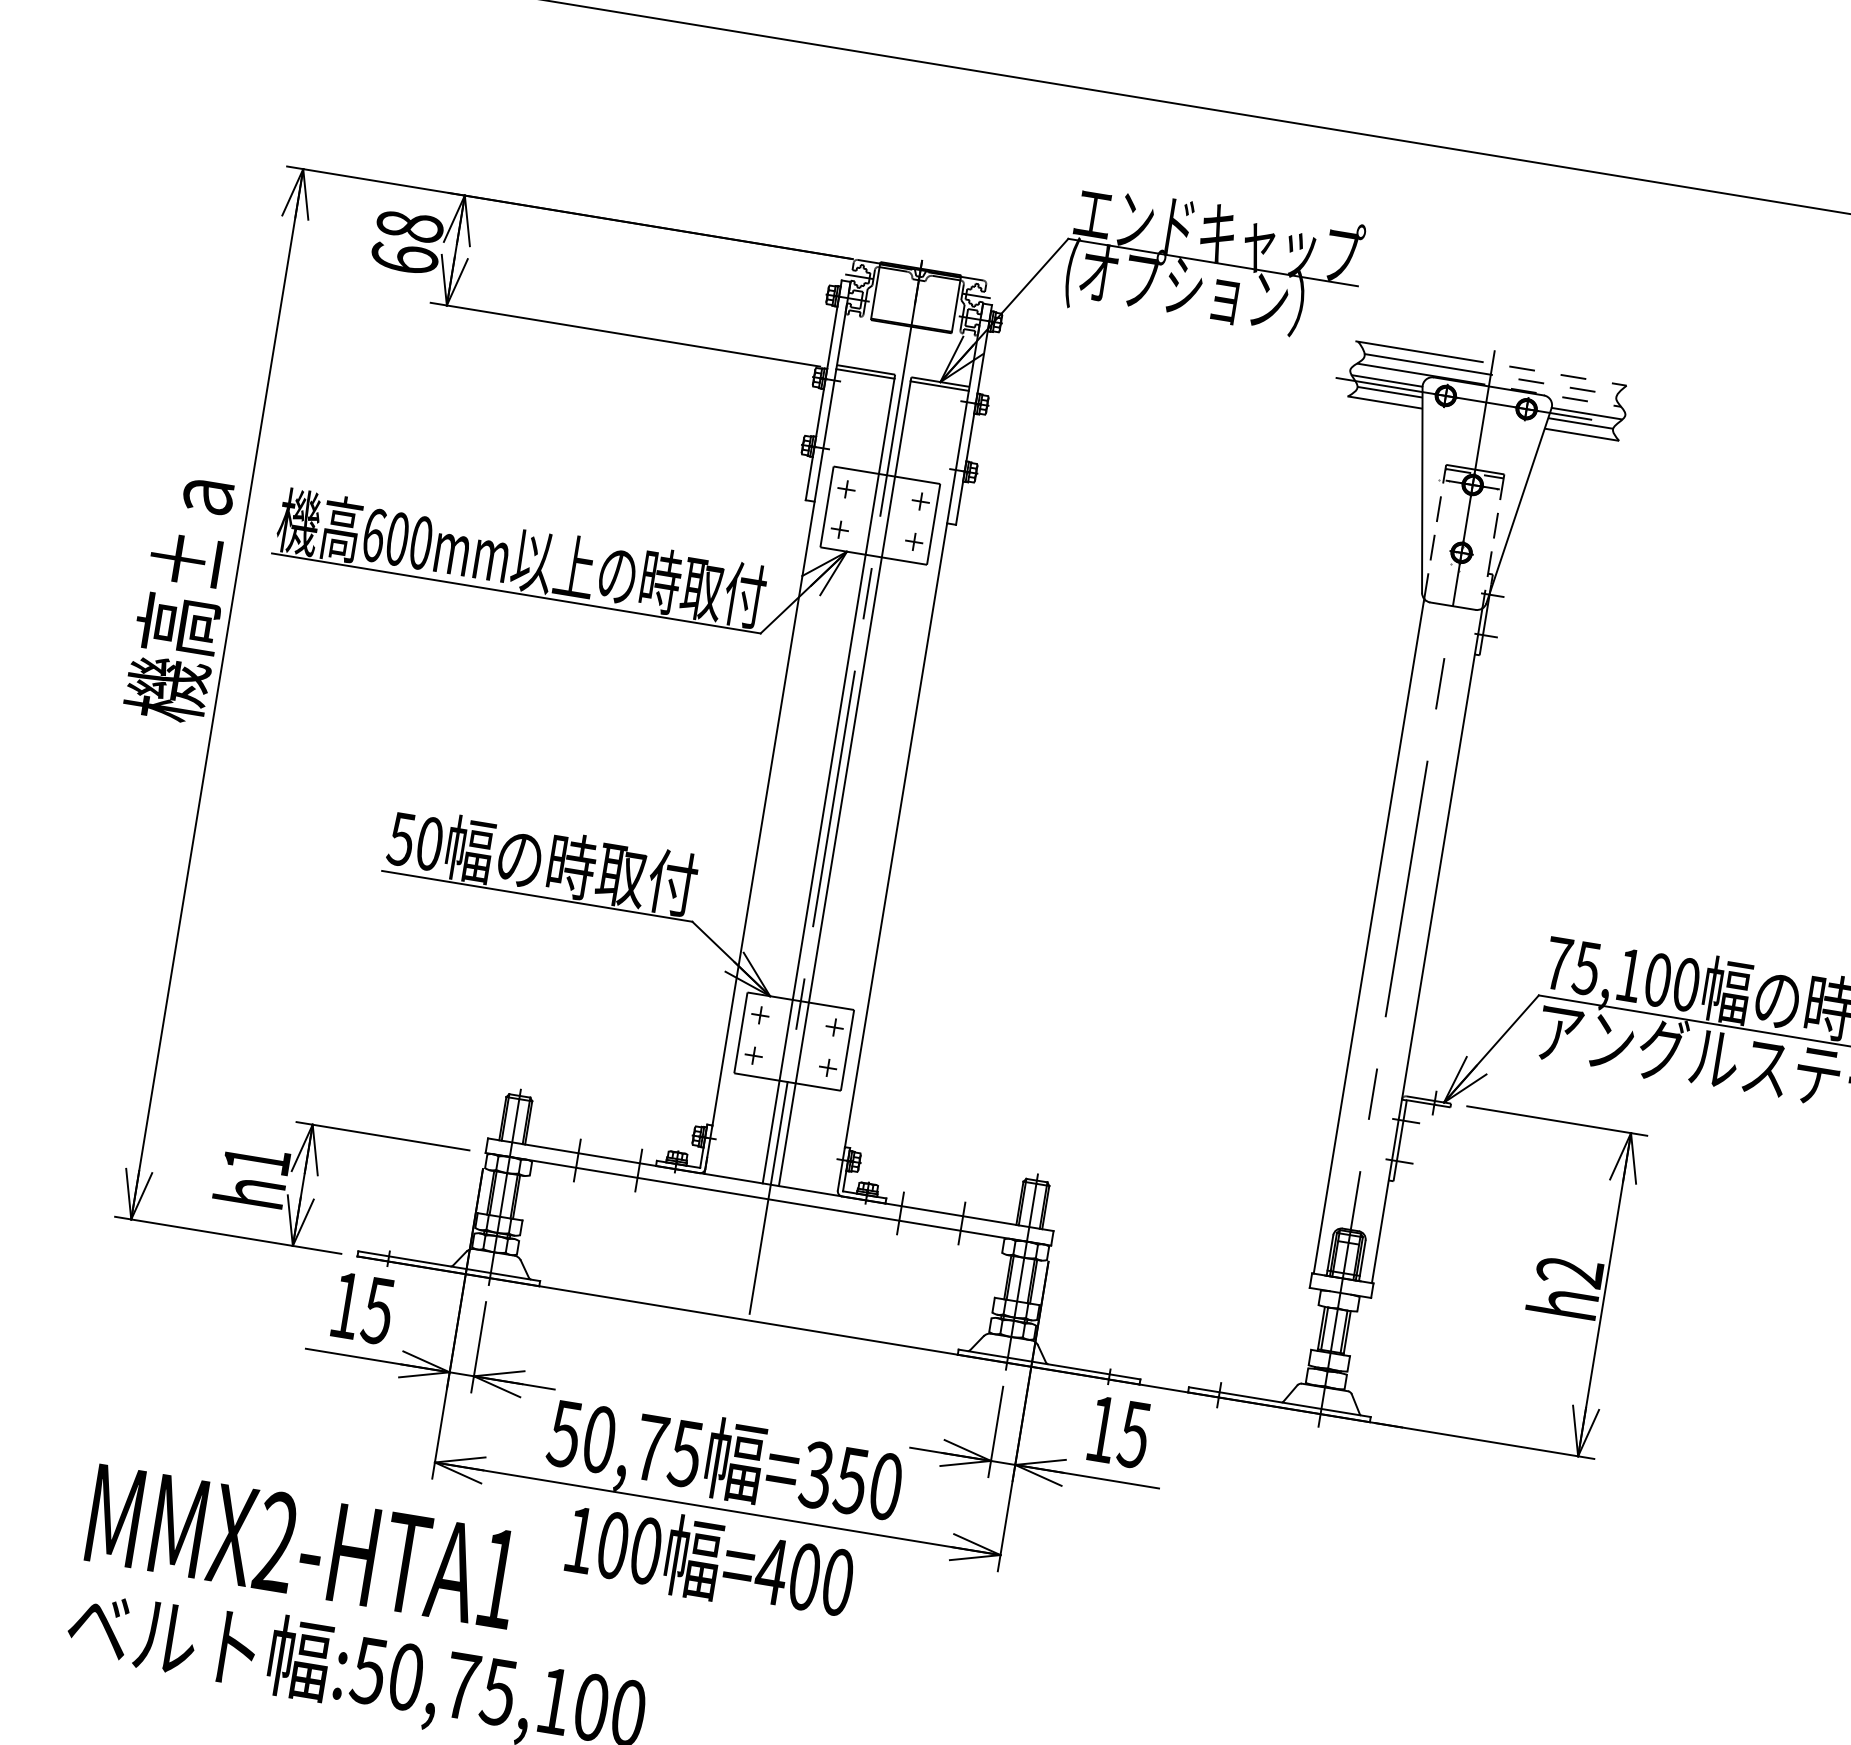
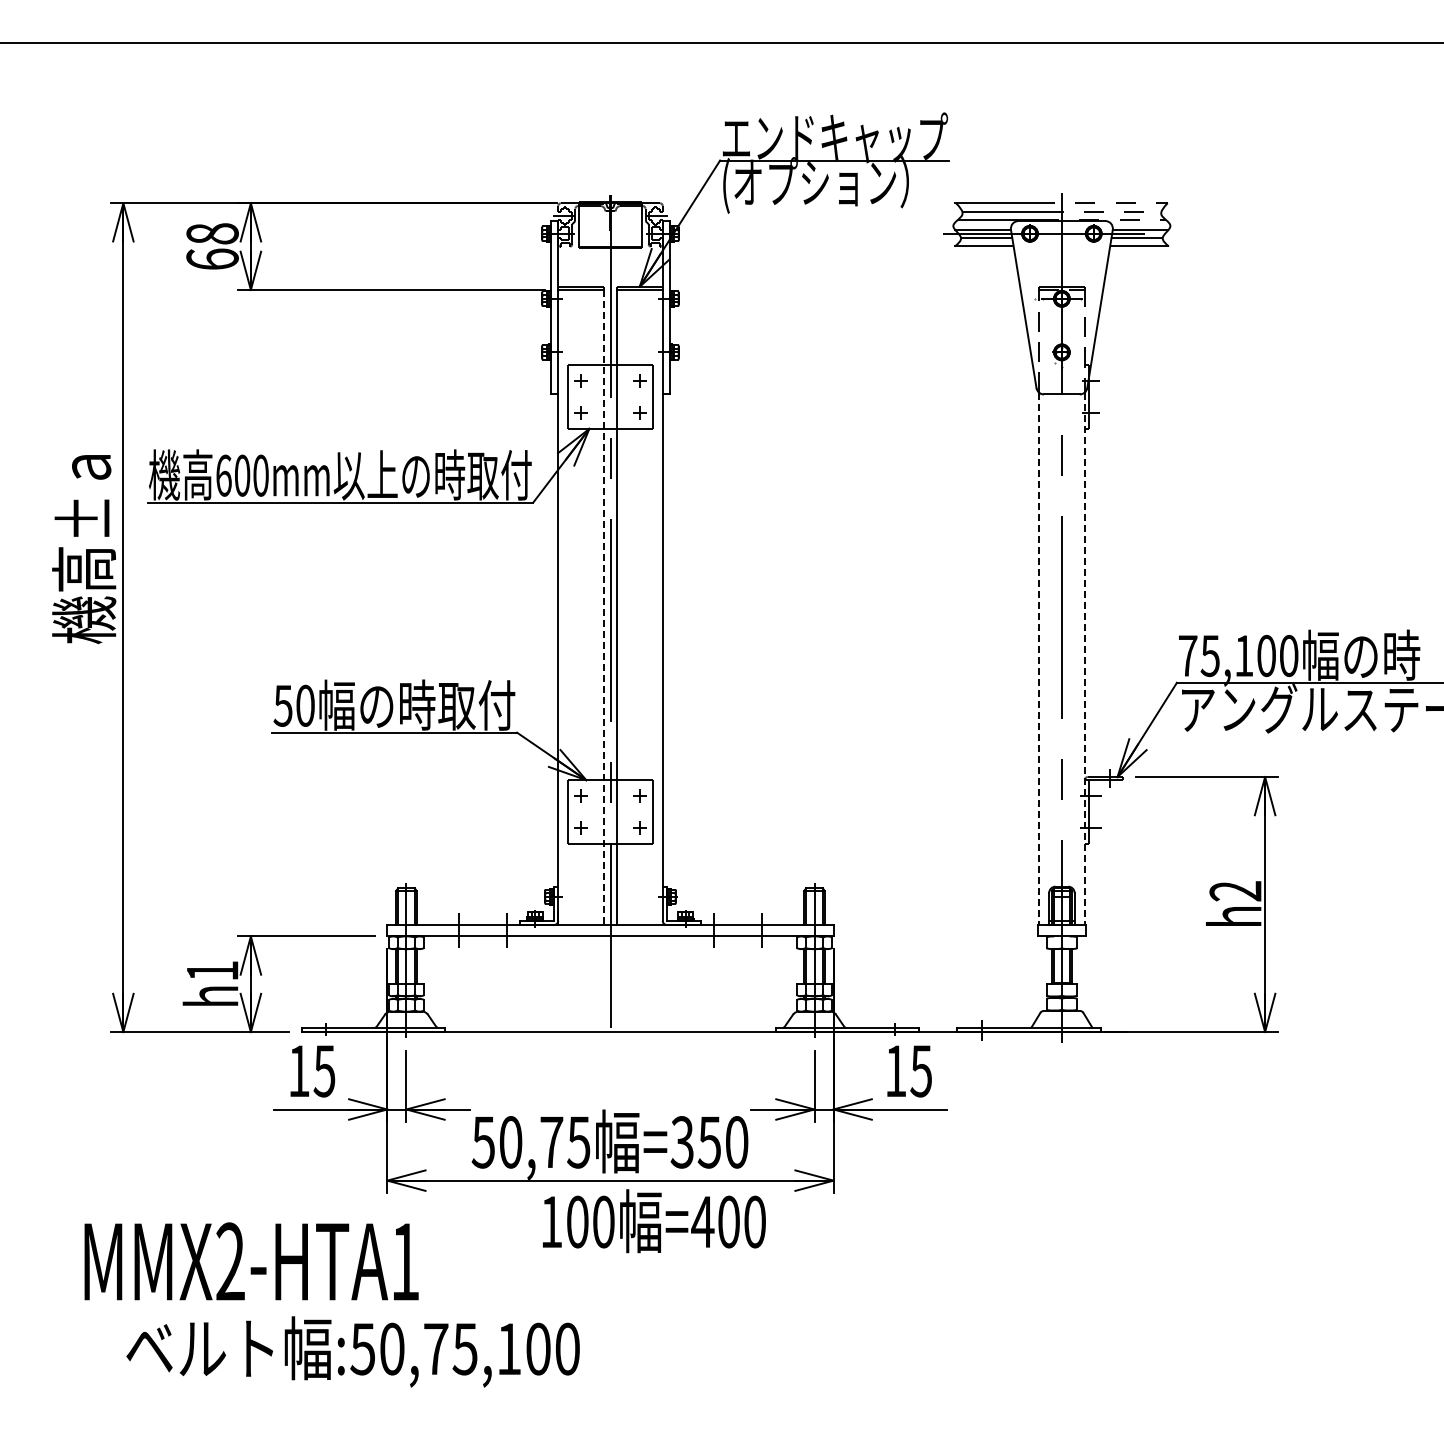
line: (829, 781) -> (604, 607), solid -> dashed
line: (1368, 937) -> (1038, 659), solid -> dashed
line: (1426, 946) -> (1084, 659), solid -> dashed
text: (303, 1546) -> (251, 1261), moved
text: (710, 1560) -> (654, 1221), moved

